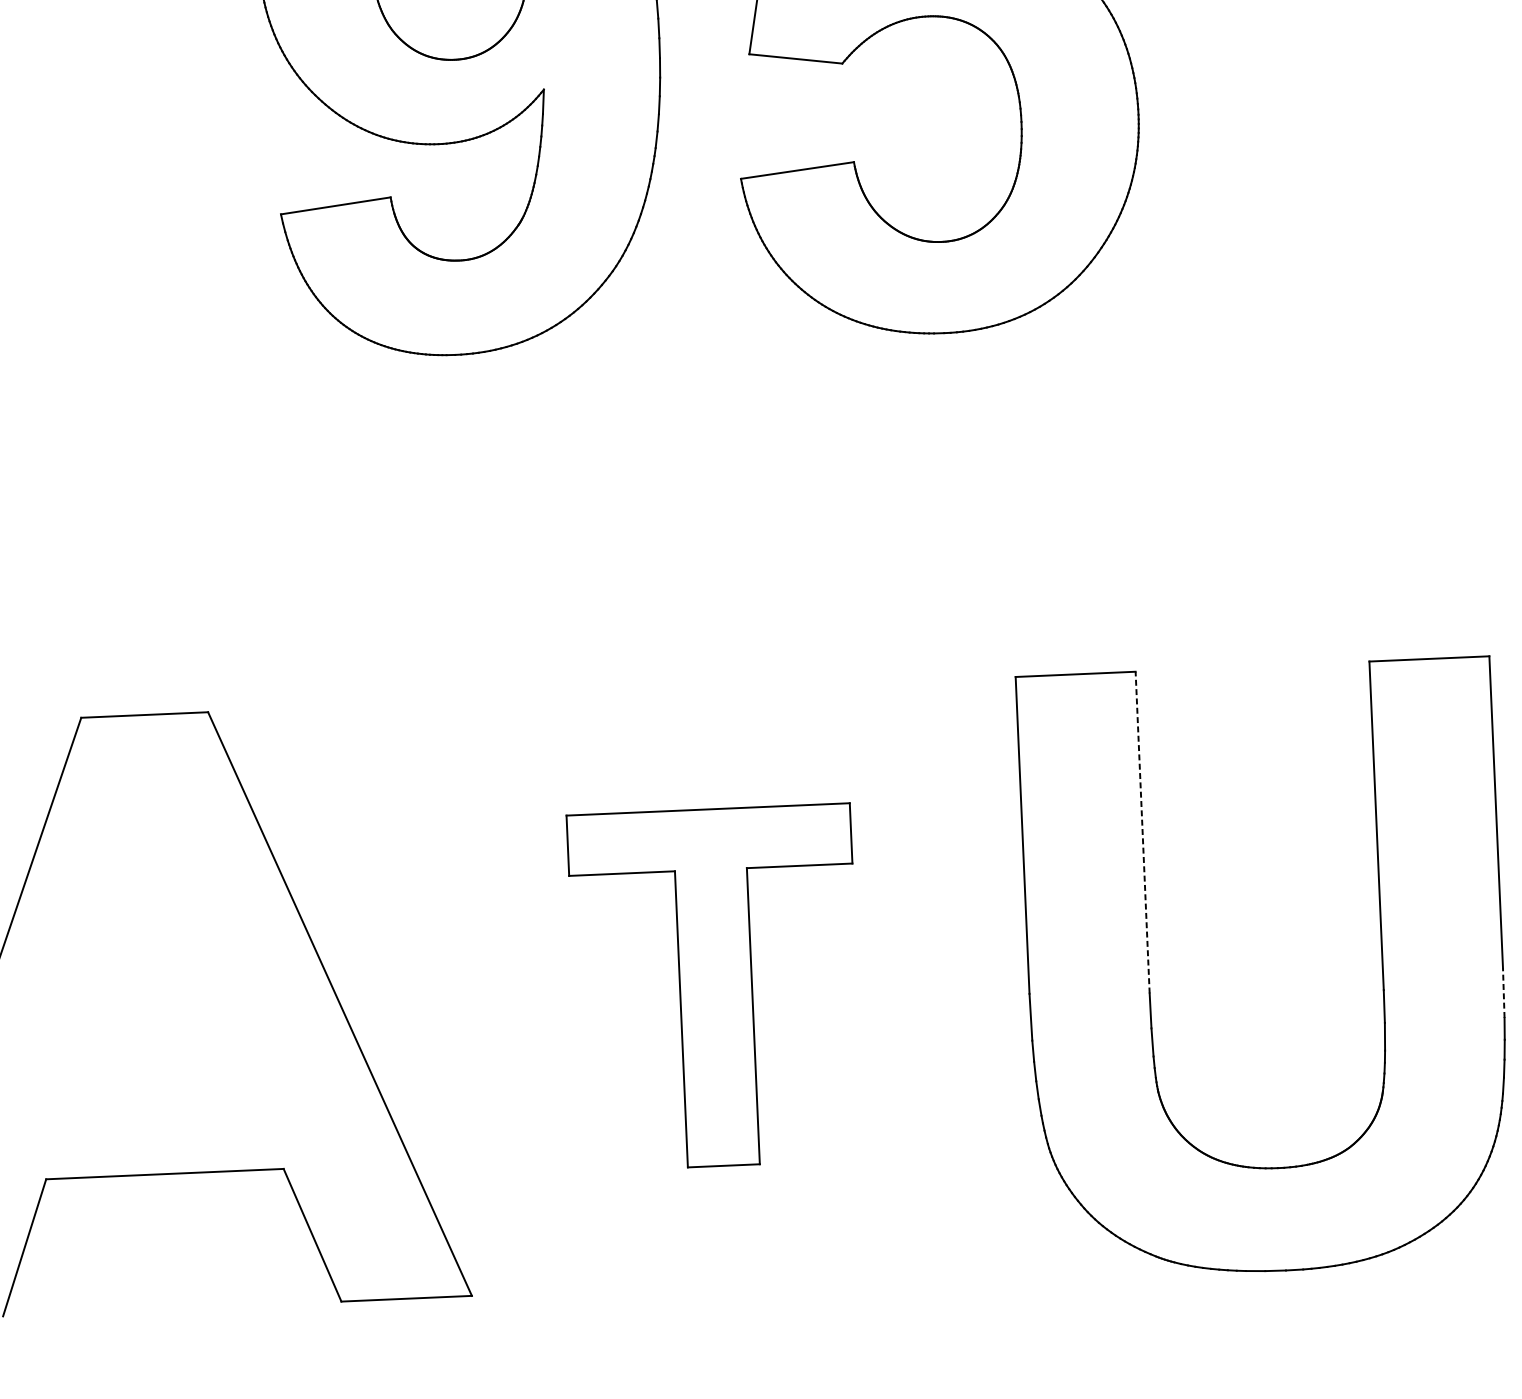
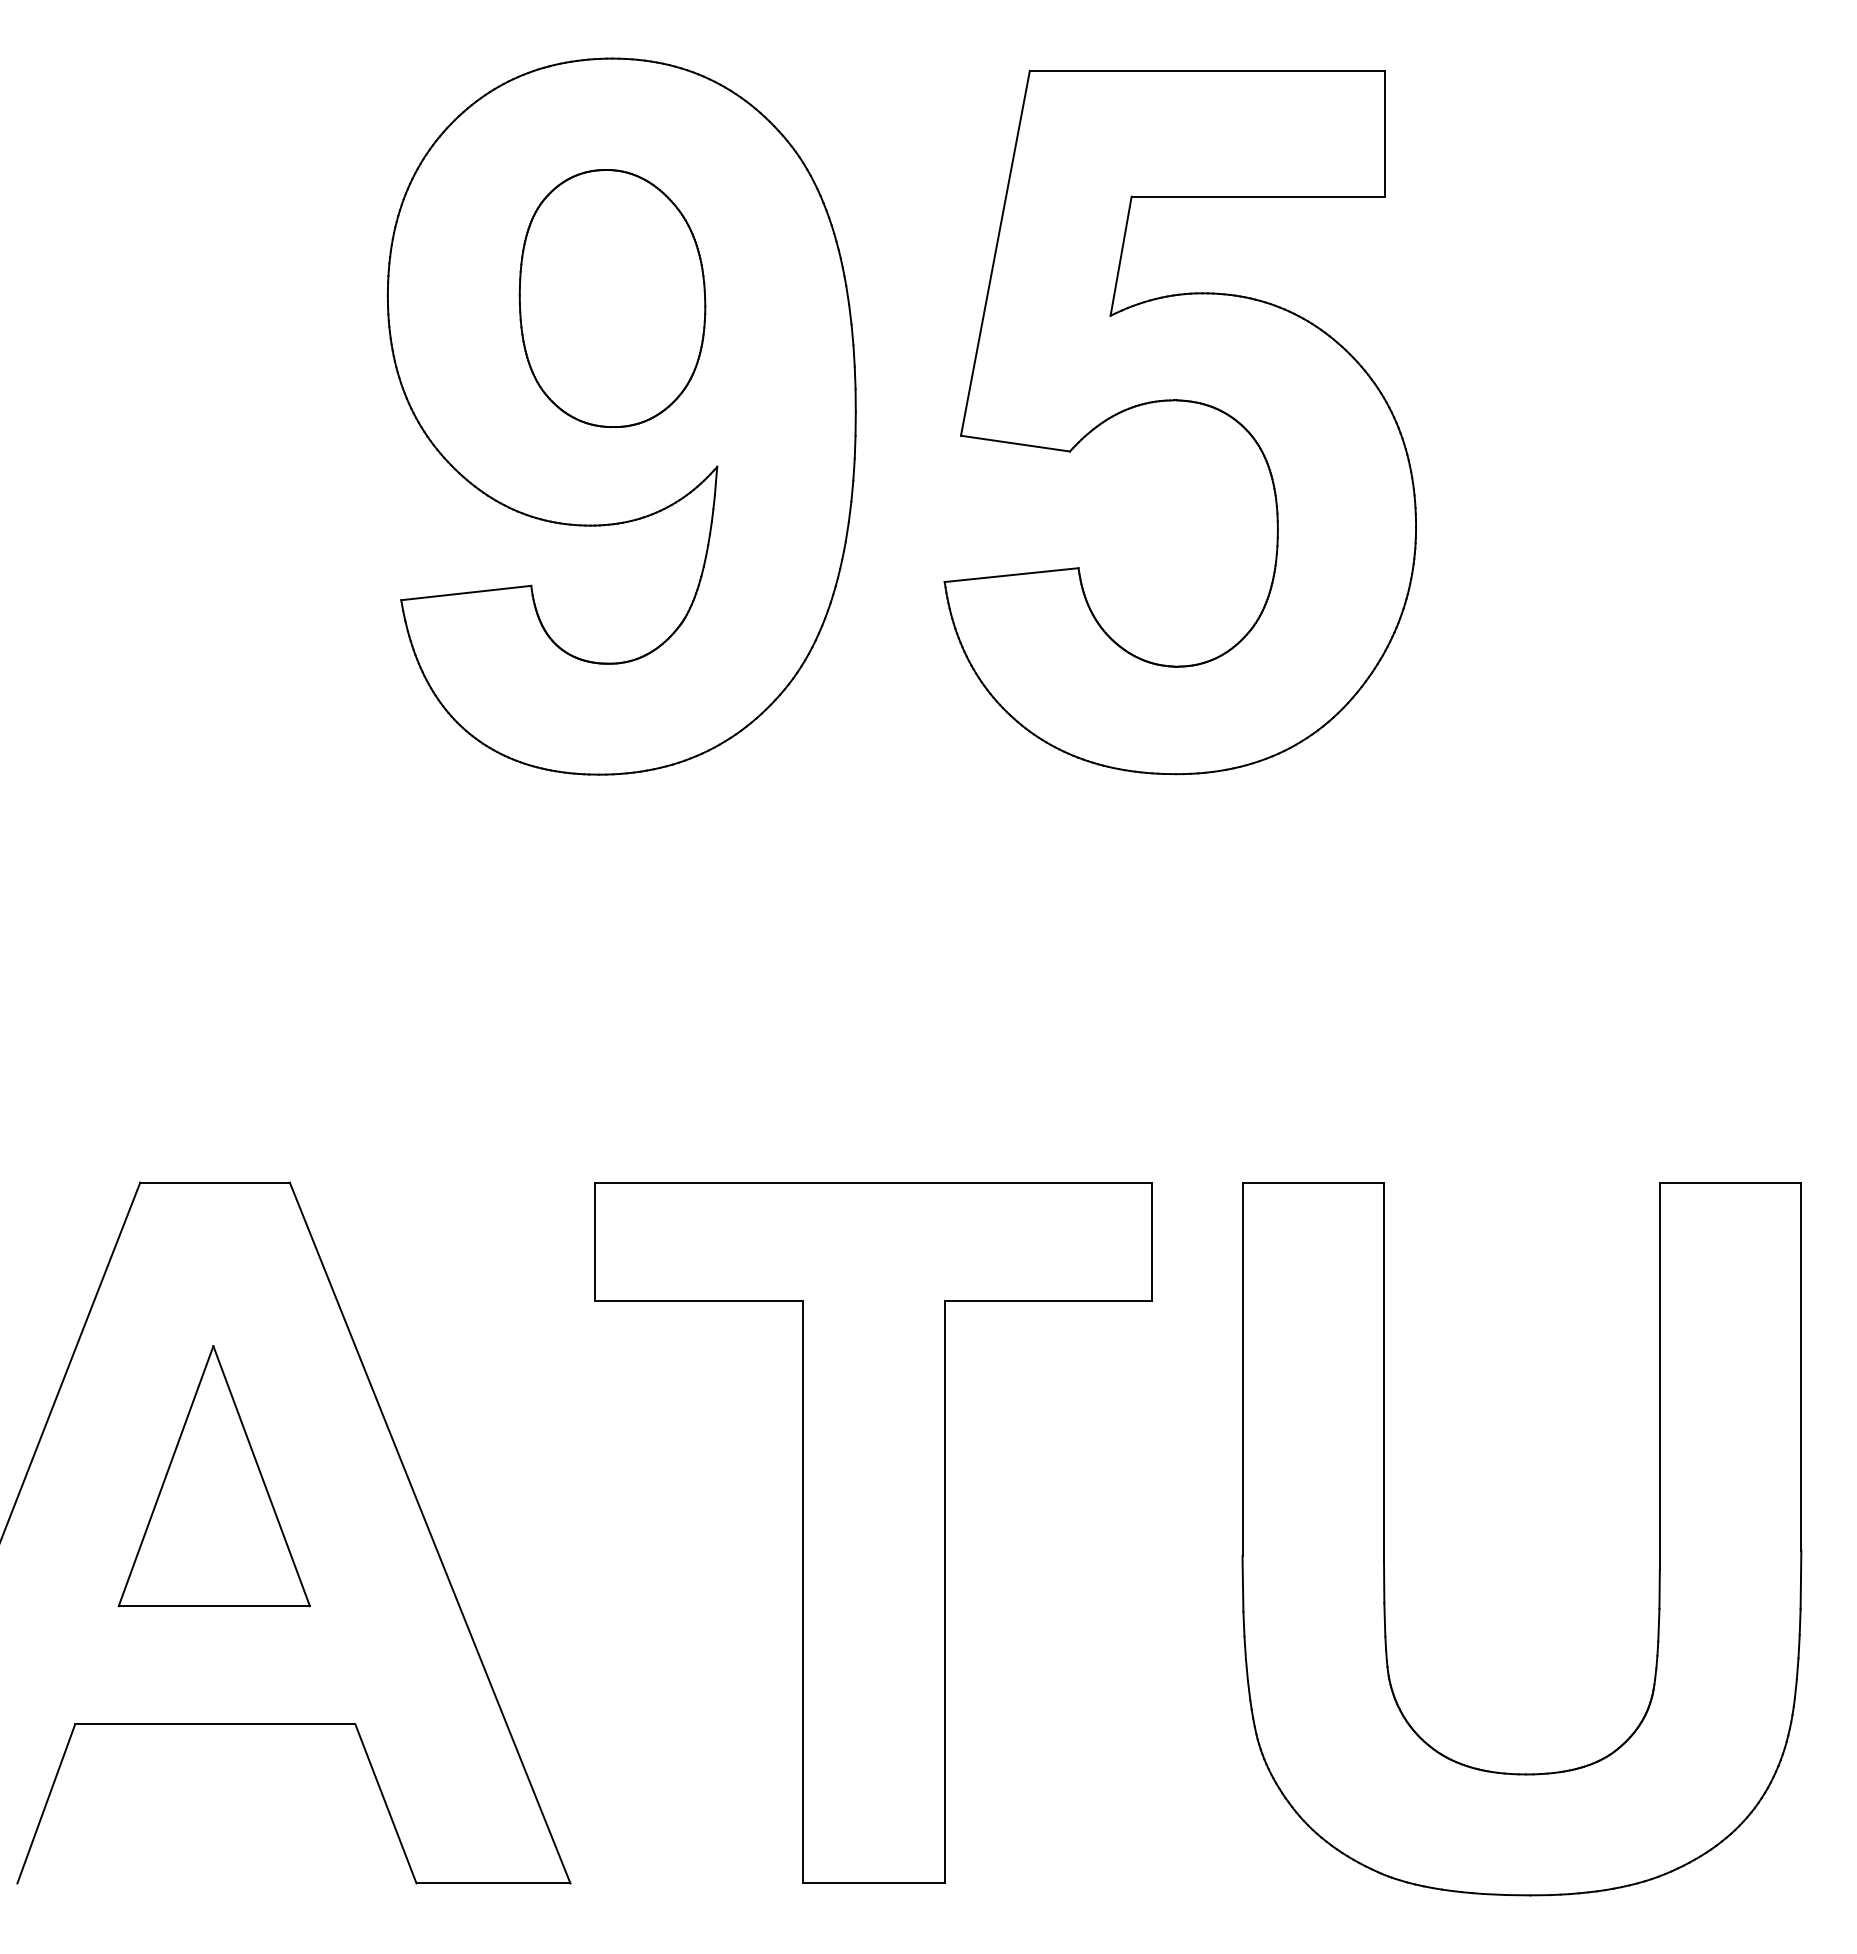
line: (1143, 832) -> (1384, 1372), dashed -> solid
part: (154, 964) -> (213, 1476), added
part: (715, 987) -> (873, 1532), size x1.67
line: (1503, 992) -> (1800, 1579), dashed -> solid

